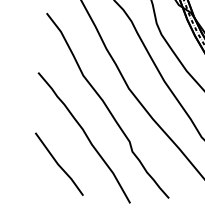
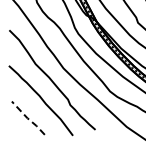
line: (59, 164) -> (28, 118), solid -> dashed

